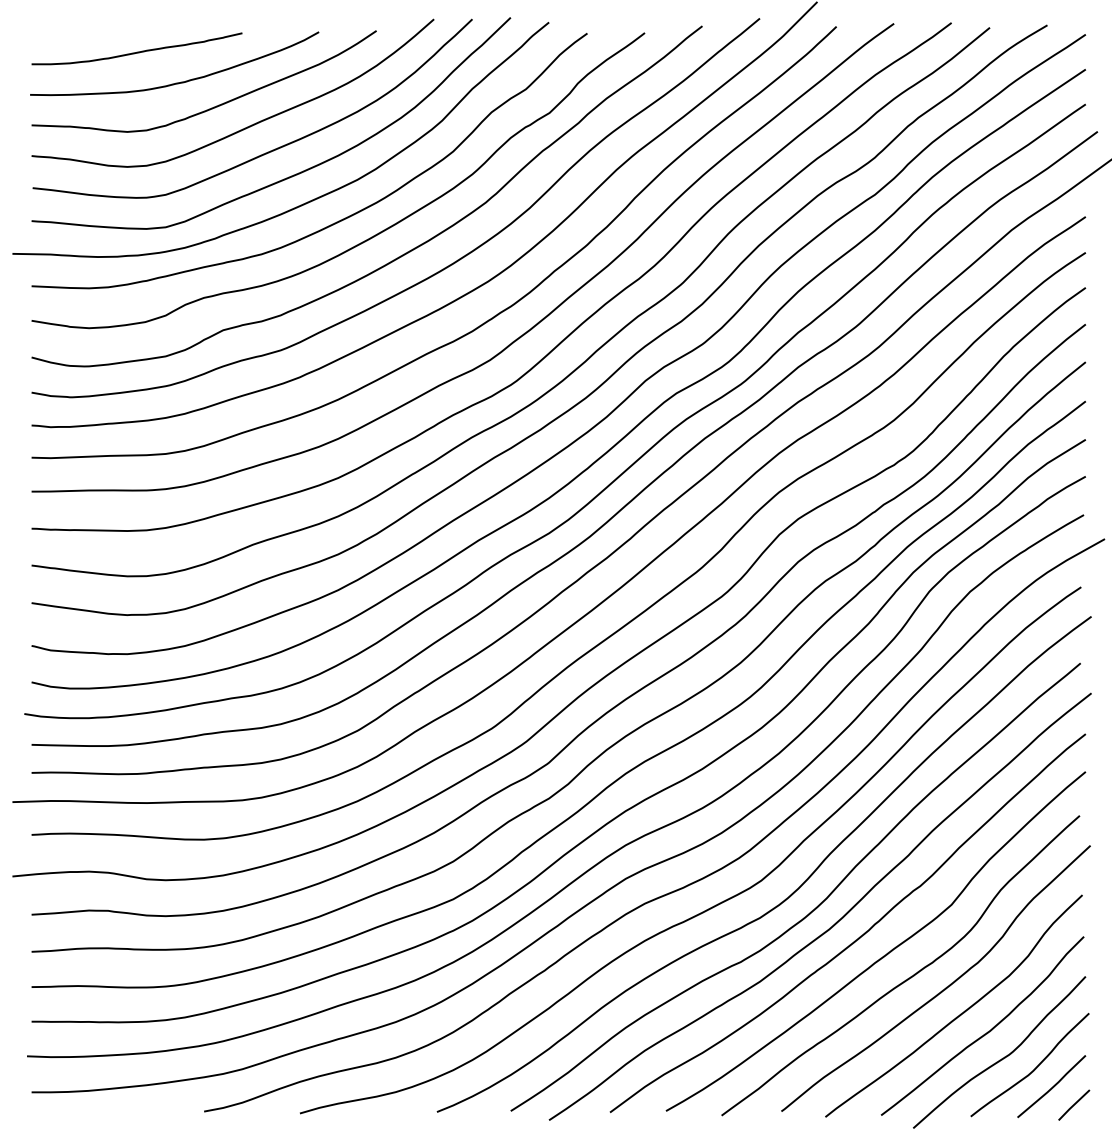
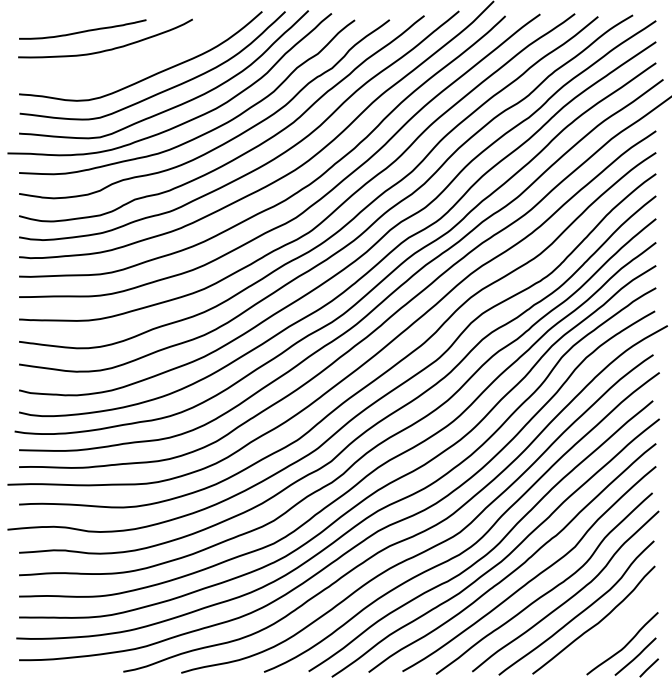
curve: (211, 106) -> (127, 64), removed
curve: (1000, 1058) -> (604, 639), removed

